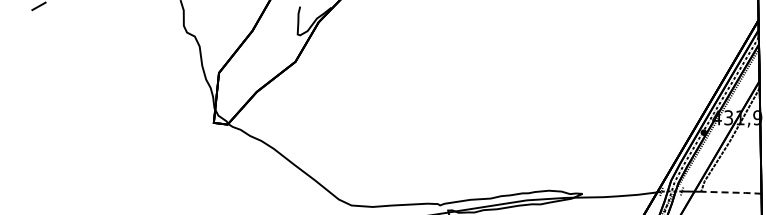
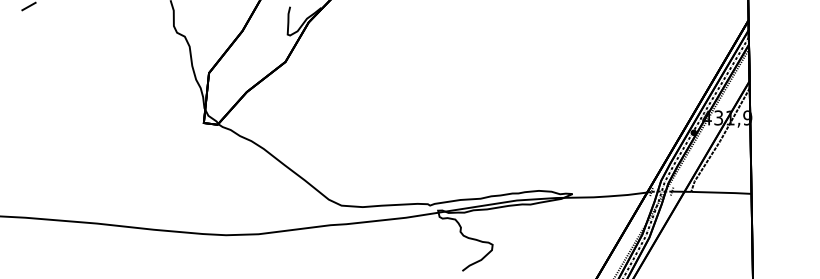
line: (732, 192) -> (722, 192), dashed -> solid

